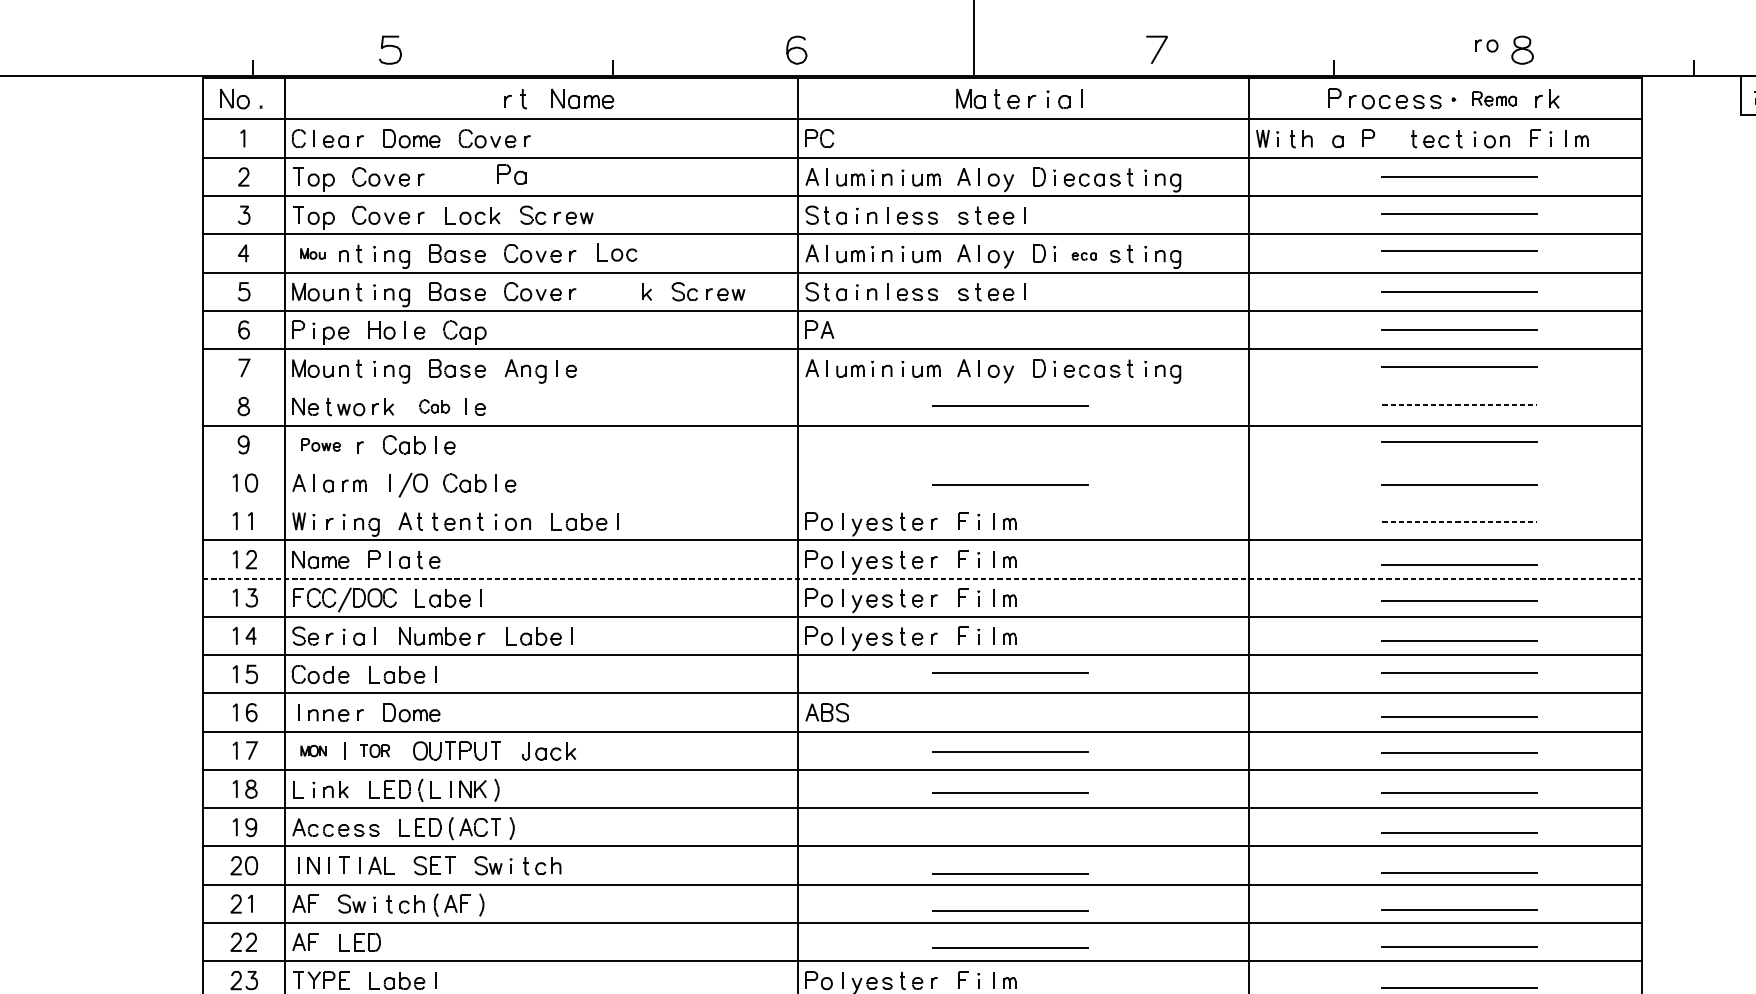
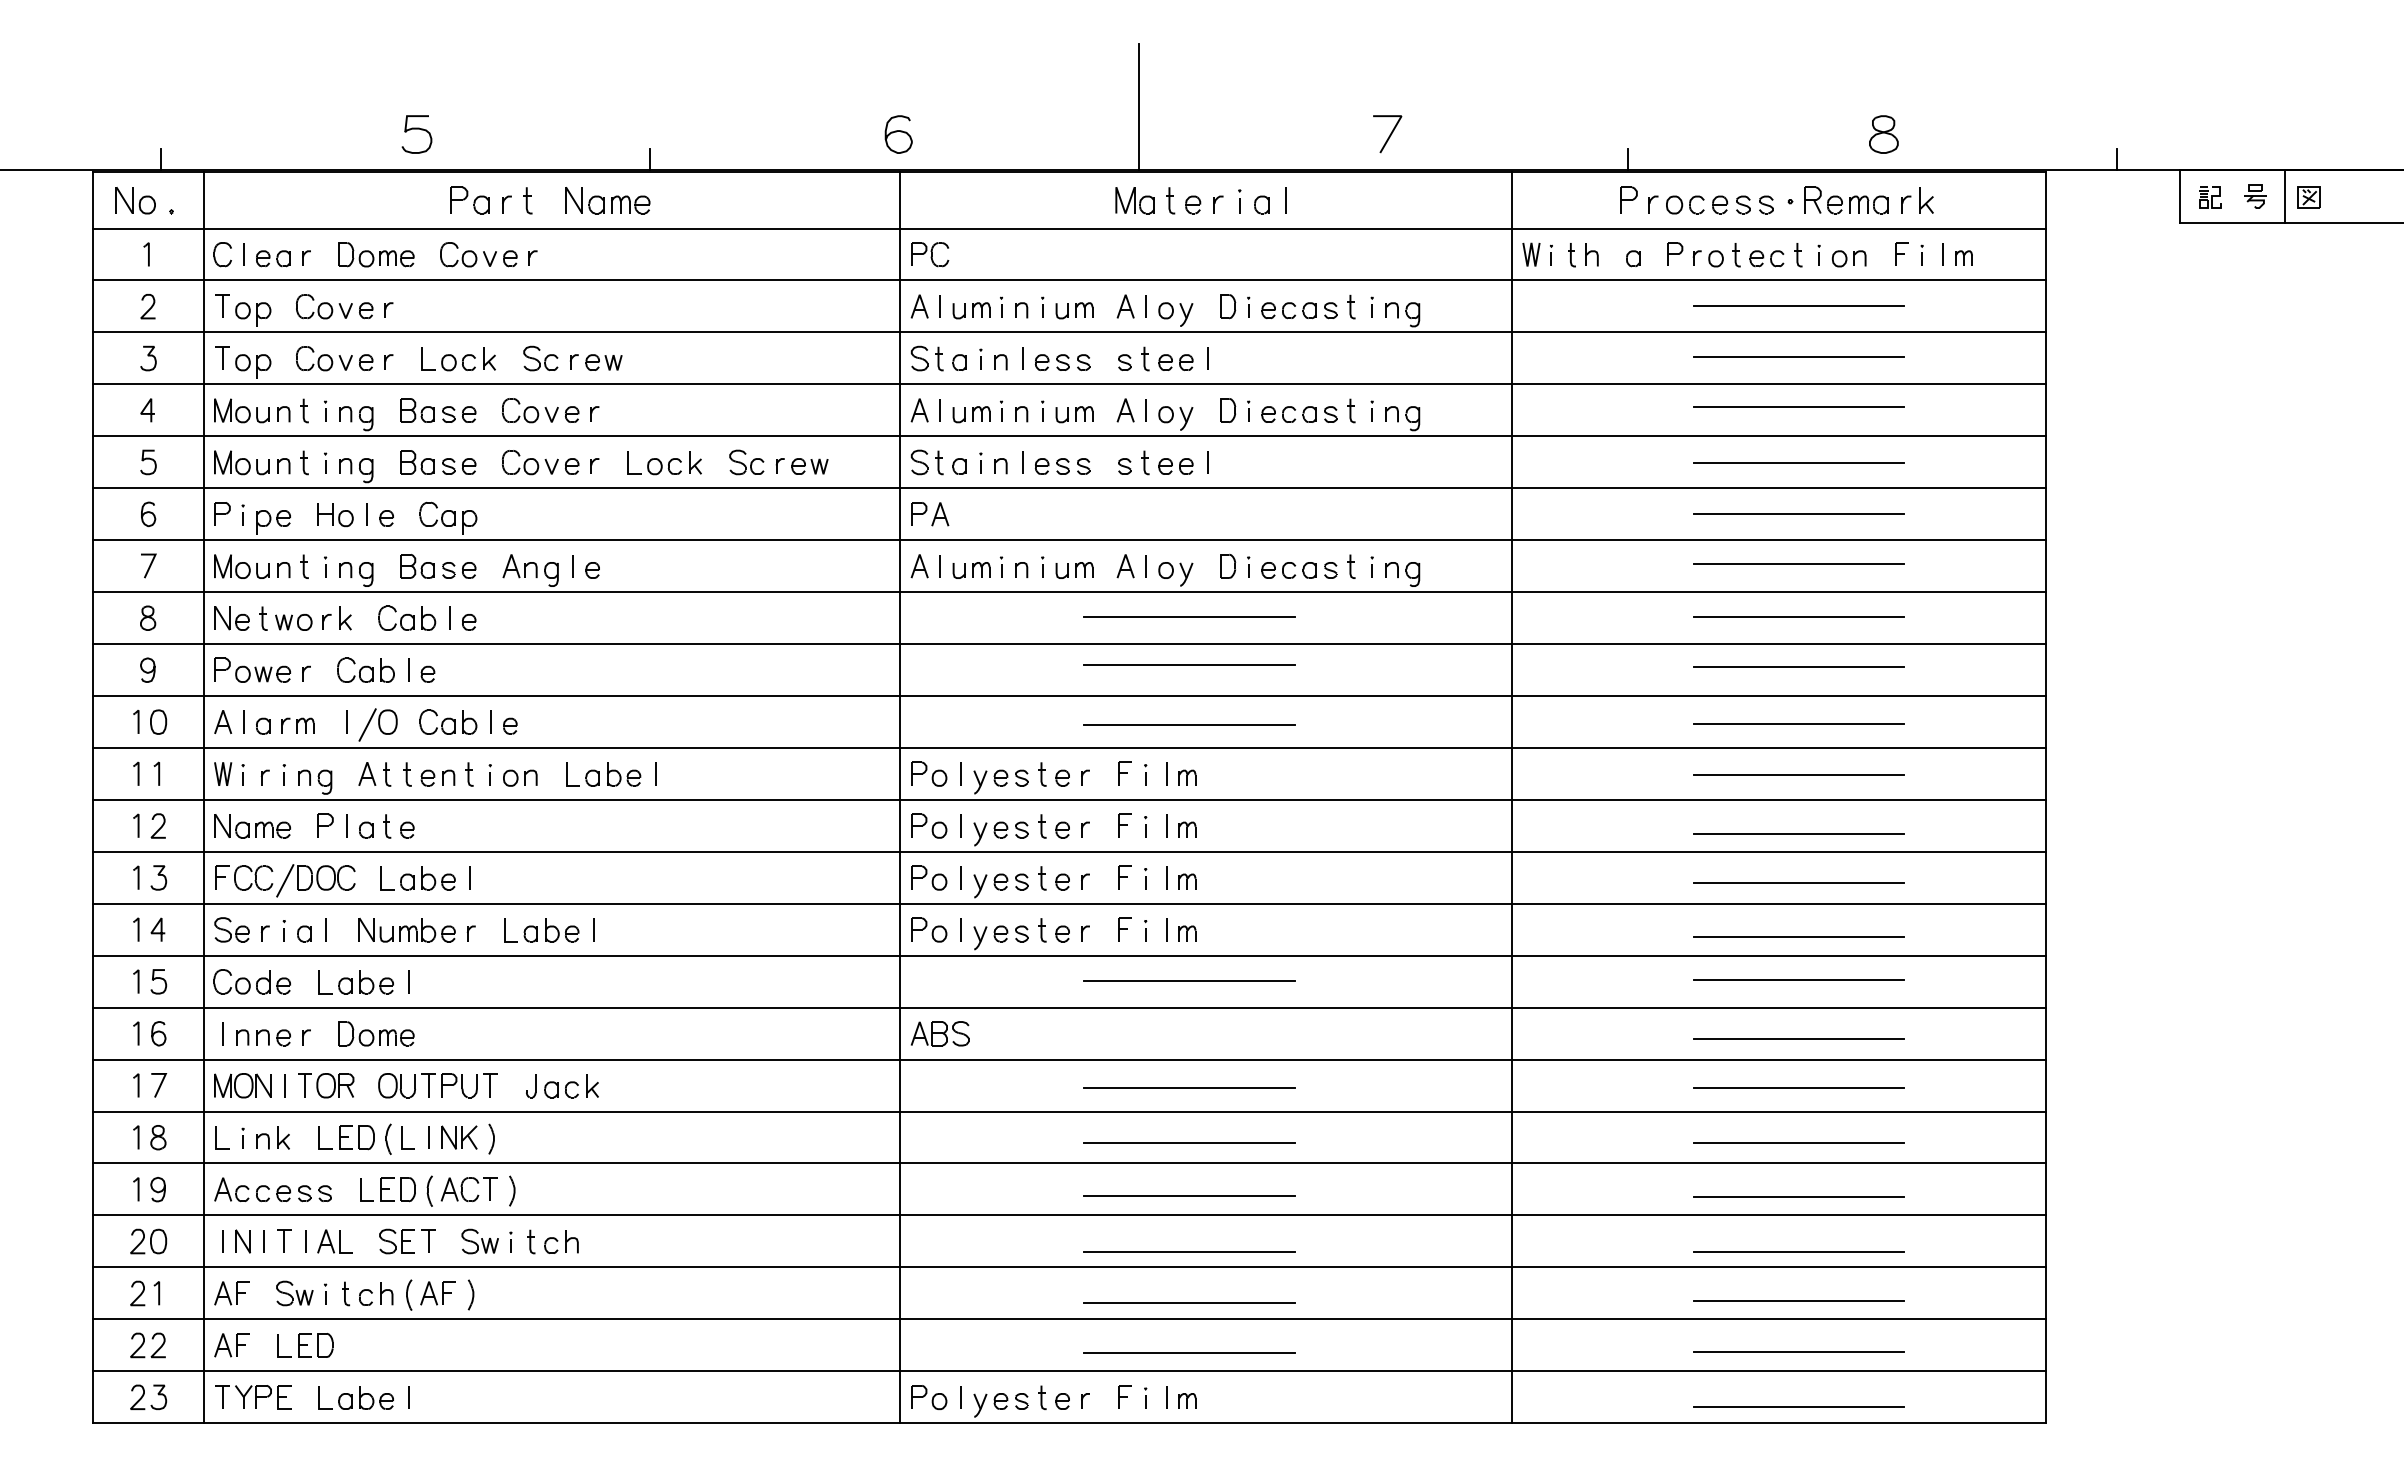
part: (1486, 45) -> (1707, 258), moved
curve: (389, 46) -> (416, 129), moved
part: (1495, 98) -> (1846, 200), size x1.43
part: (511, 174) -> (469, 200), moved
part: (616, 252) -> (654, 463), moved
part: (312, 253) -> (241, 410), size x1.67
part: (1083, 256) -> (1288, 414), size x1.67
line: (922, 387) -> (1069, 592), added
line: (1460, 405) -> (1799, 616), dashed -> solid
part: (434, 406) -> (407, 617), size x1.43
line: (1011, 441) -> (1189, 665), added
part: (320, 444) -> (252, 669), size x1.43
line: (922, 464) -> (1069, 696), added
line: (922, 501) -> (1069, 747), added
line: (1460, 521) -> (1799, 774), dashed -> solid
line: (922, 578) -> (1069, 851), dashed -> solid
part: (313, 750) -> (242, 1085), size x1.67
part: (375, 750) -> (326, 1085), size x1.43
line: (1011, 831) -> (1189, 1195), added

